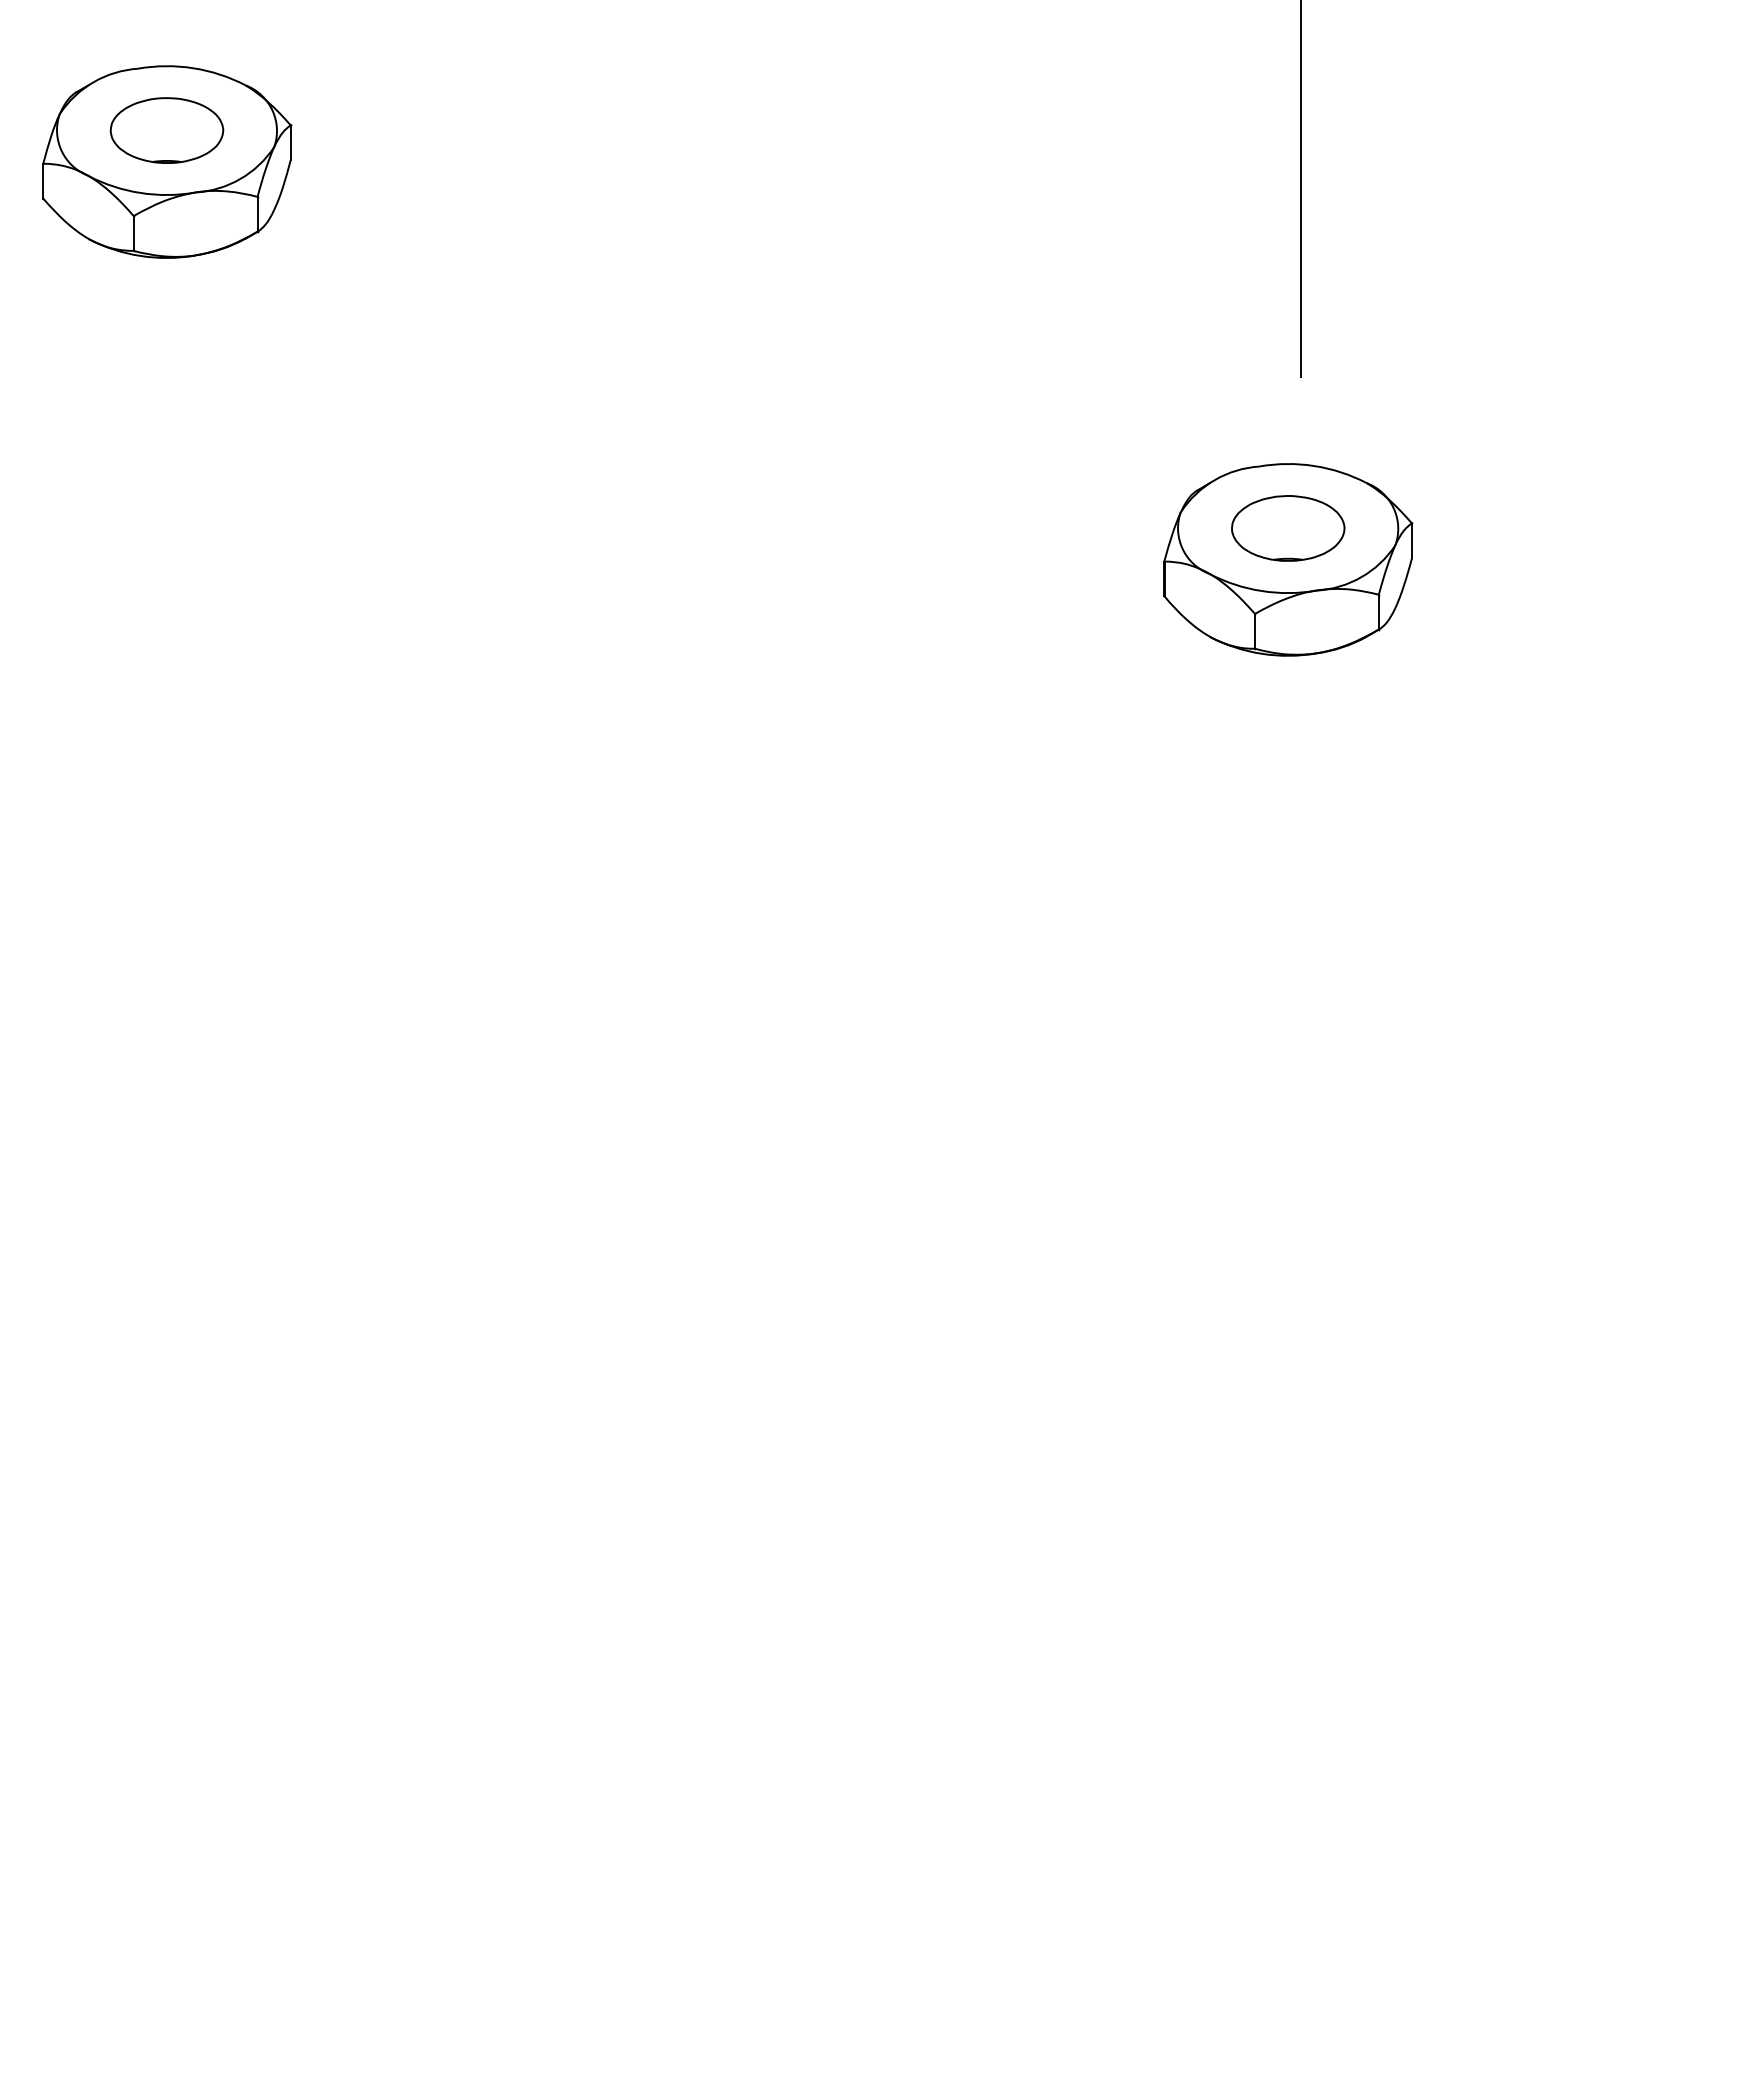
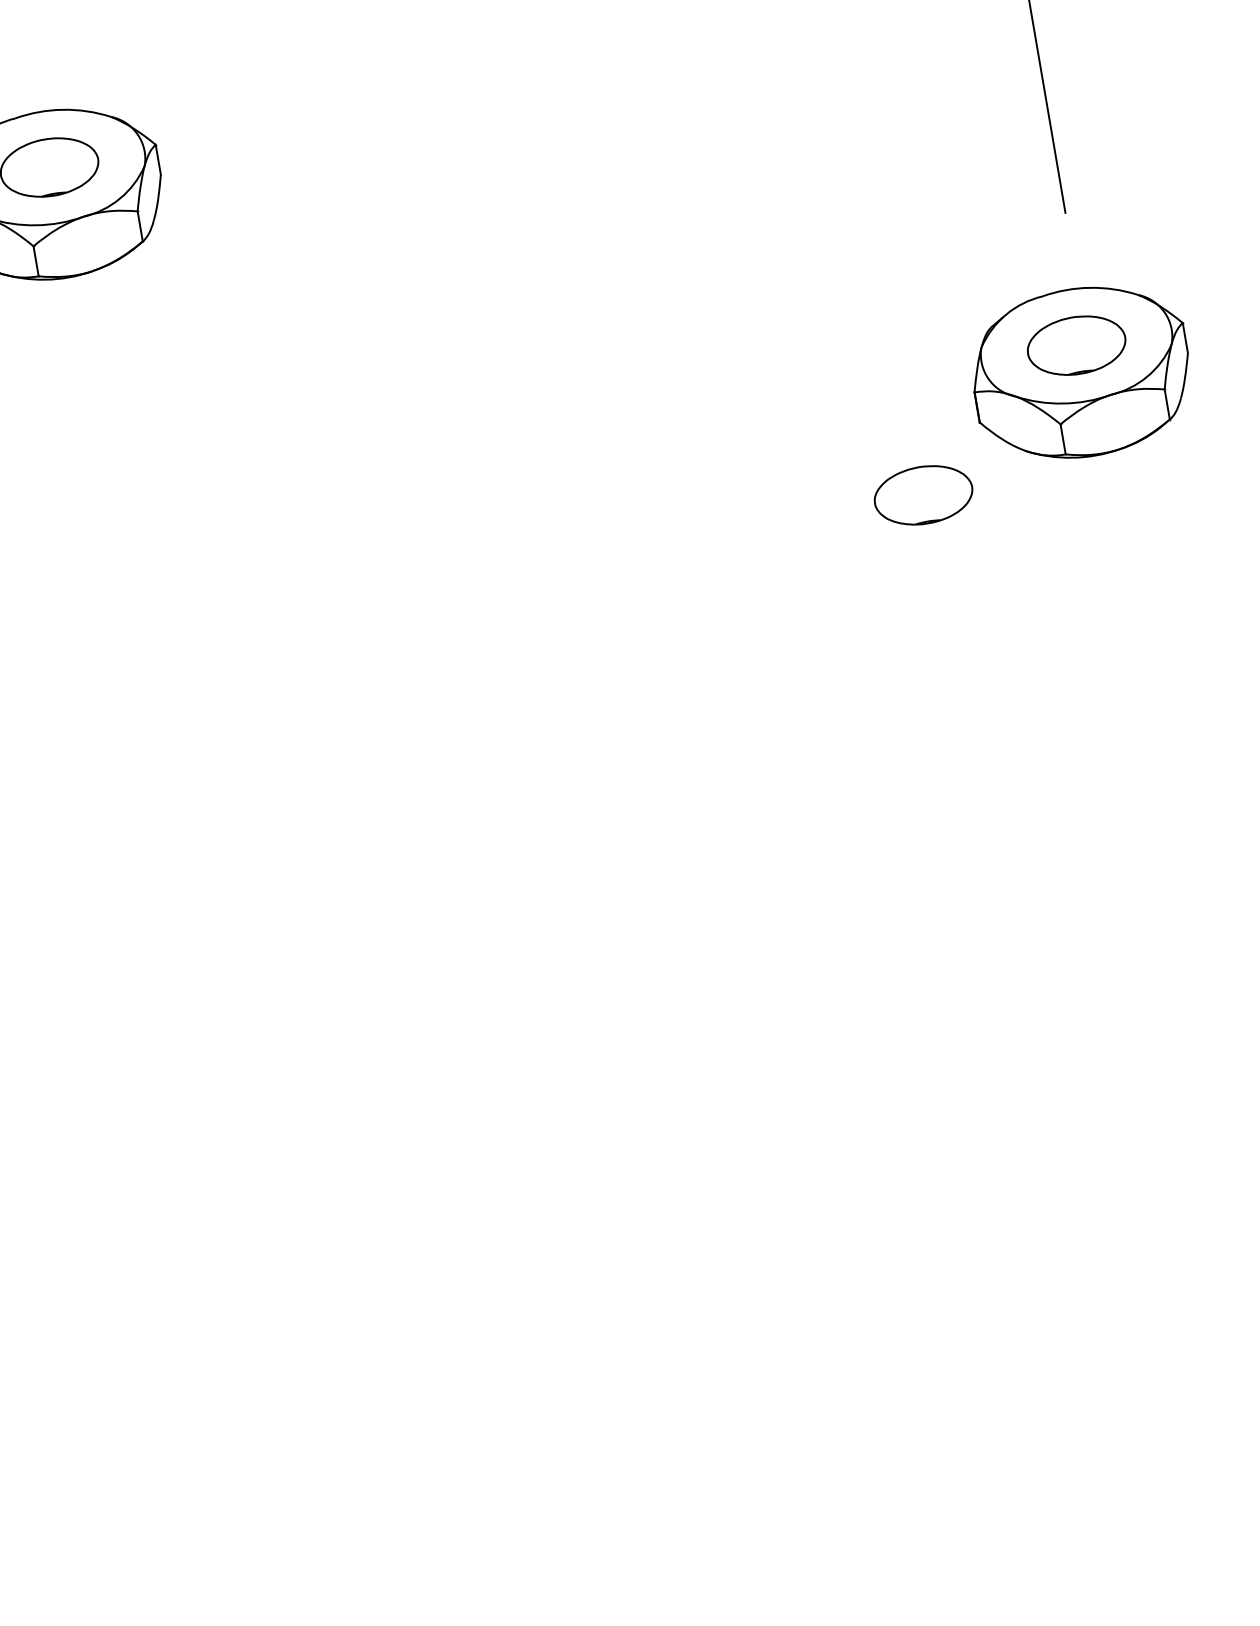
part: (1087, 667) -> (923, 495), added

